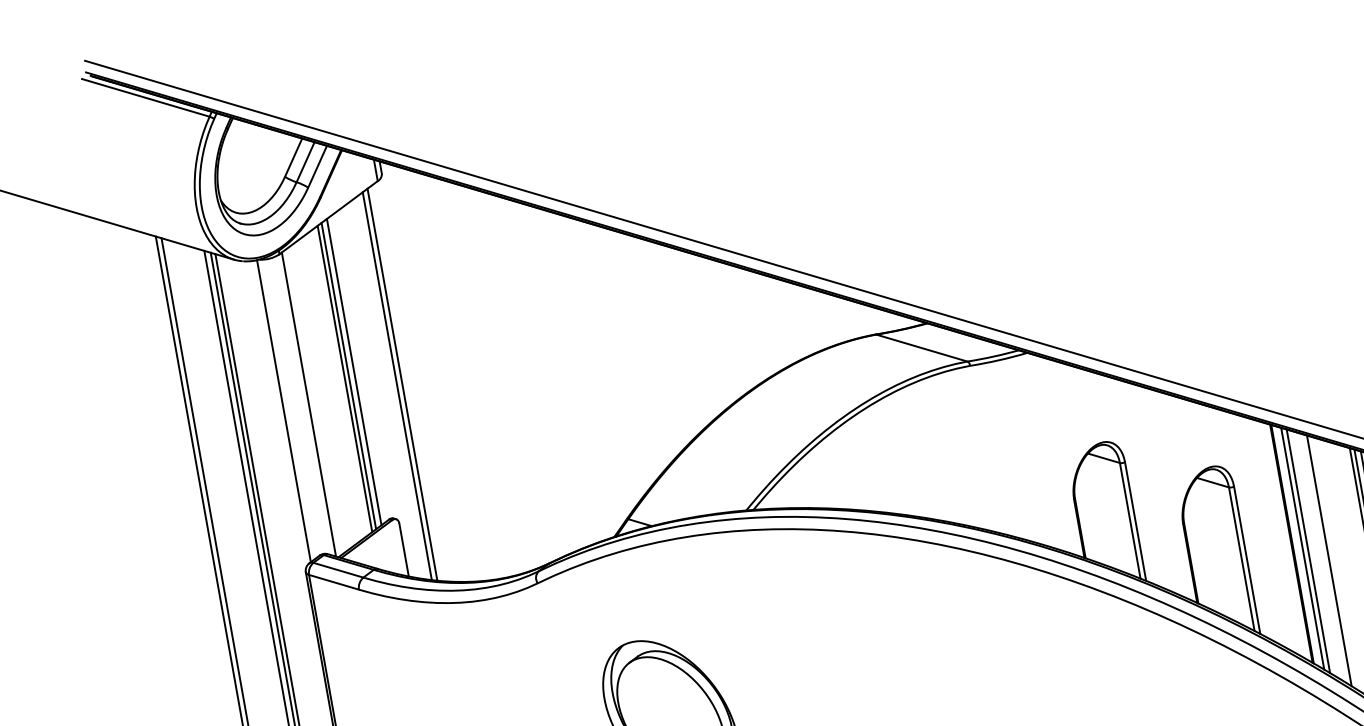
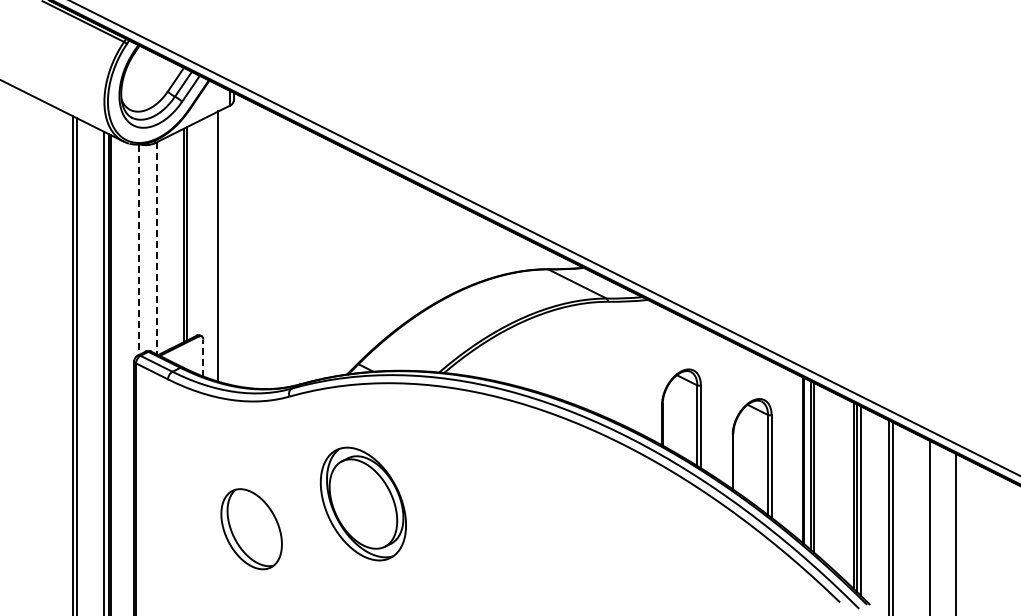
line: (354, 371) -> (191, 231), removed
line: (402, 383) -> (222, 245), removed
line: (308, 404) -> (156, 248), solid -> dashed
line: (283, 412) -> (138, 250), solid -> dashed
line: (404, 549) -> (203, 357), solid -> dashed
line: (1329, 560) -> (827, 476), removed

